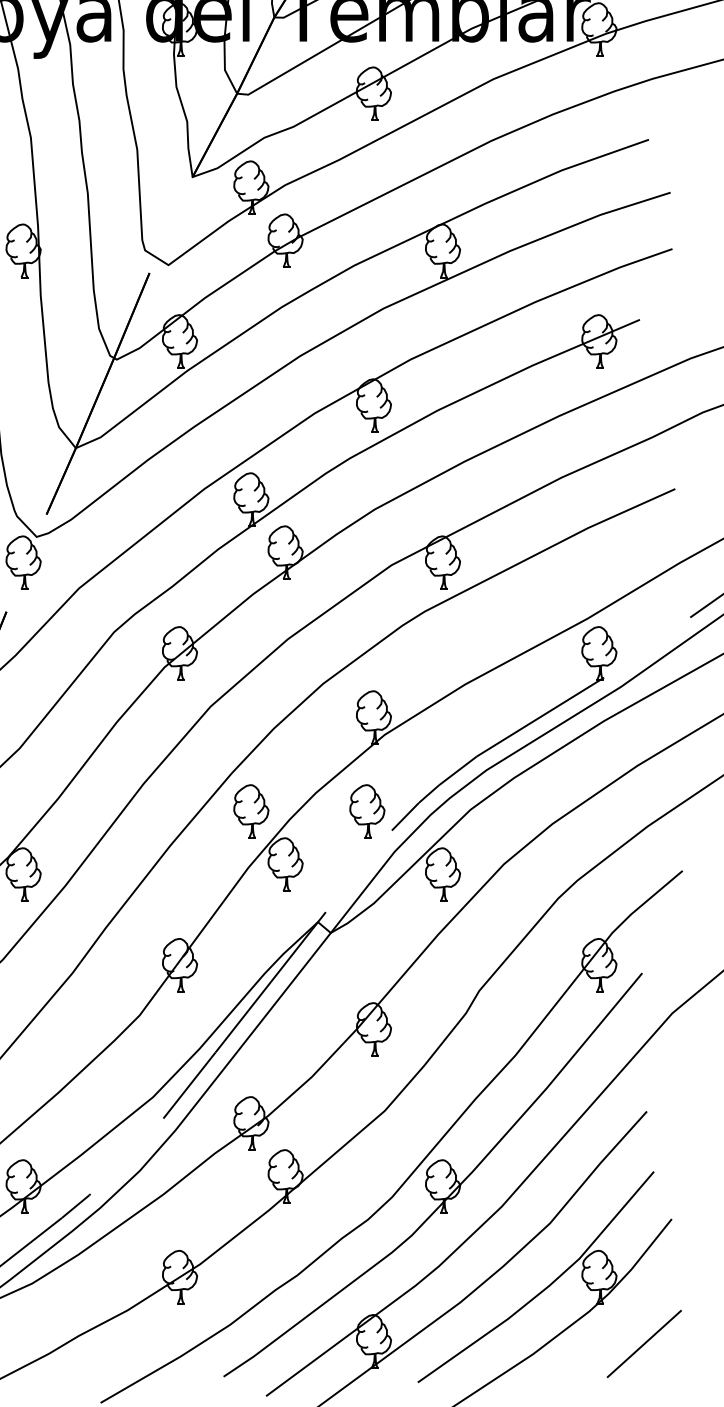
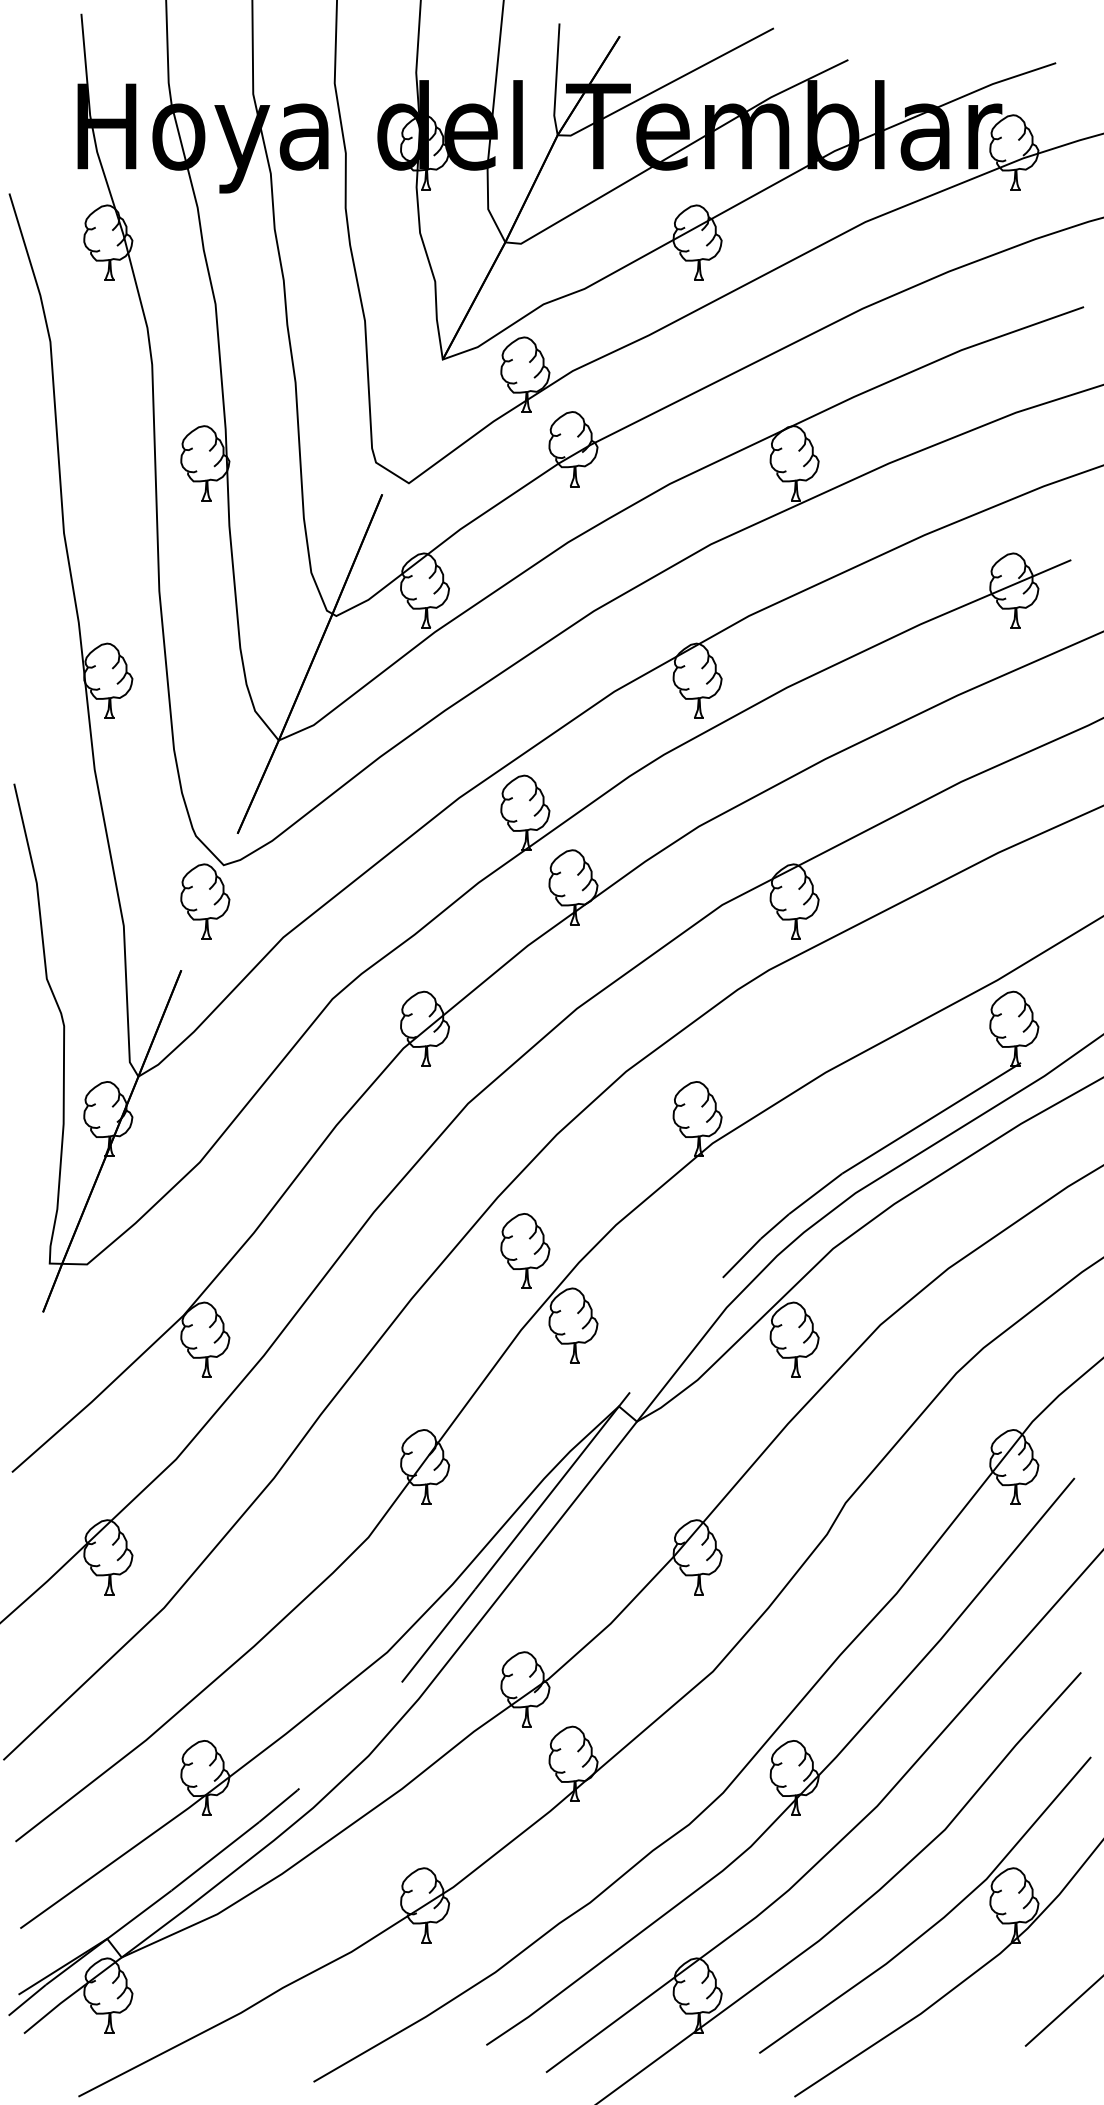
part: (367, 811) -> (688, 1250), removed

